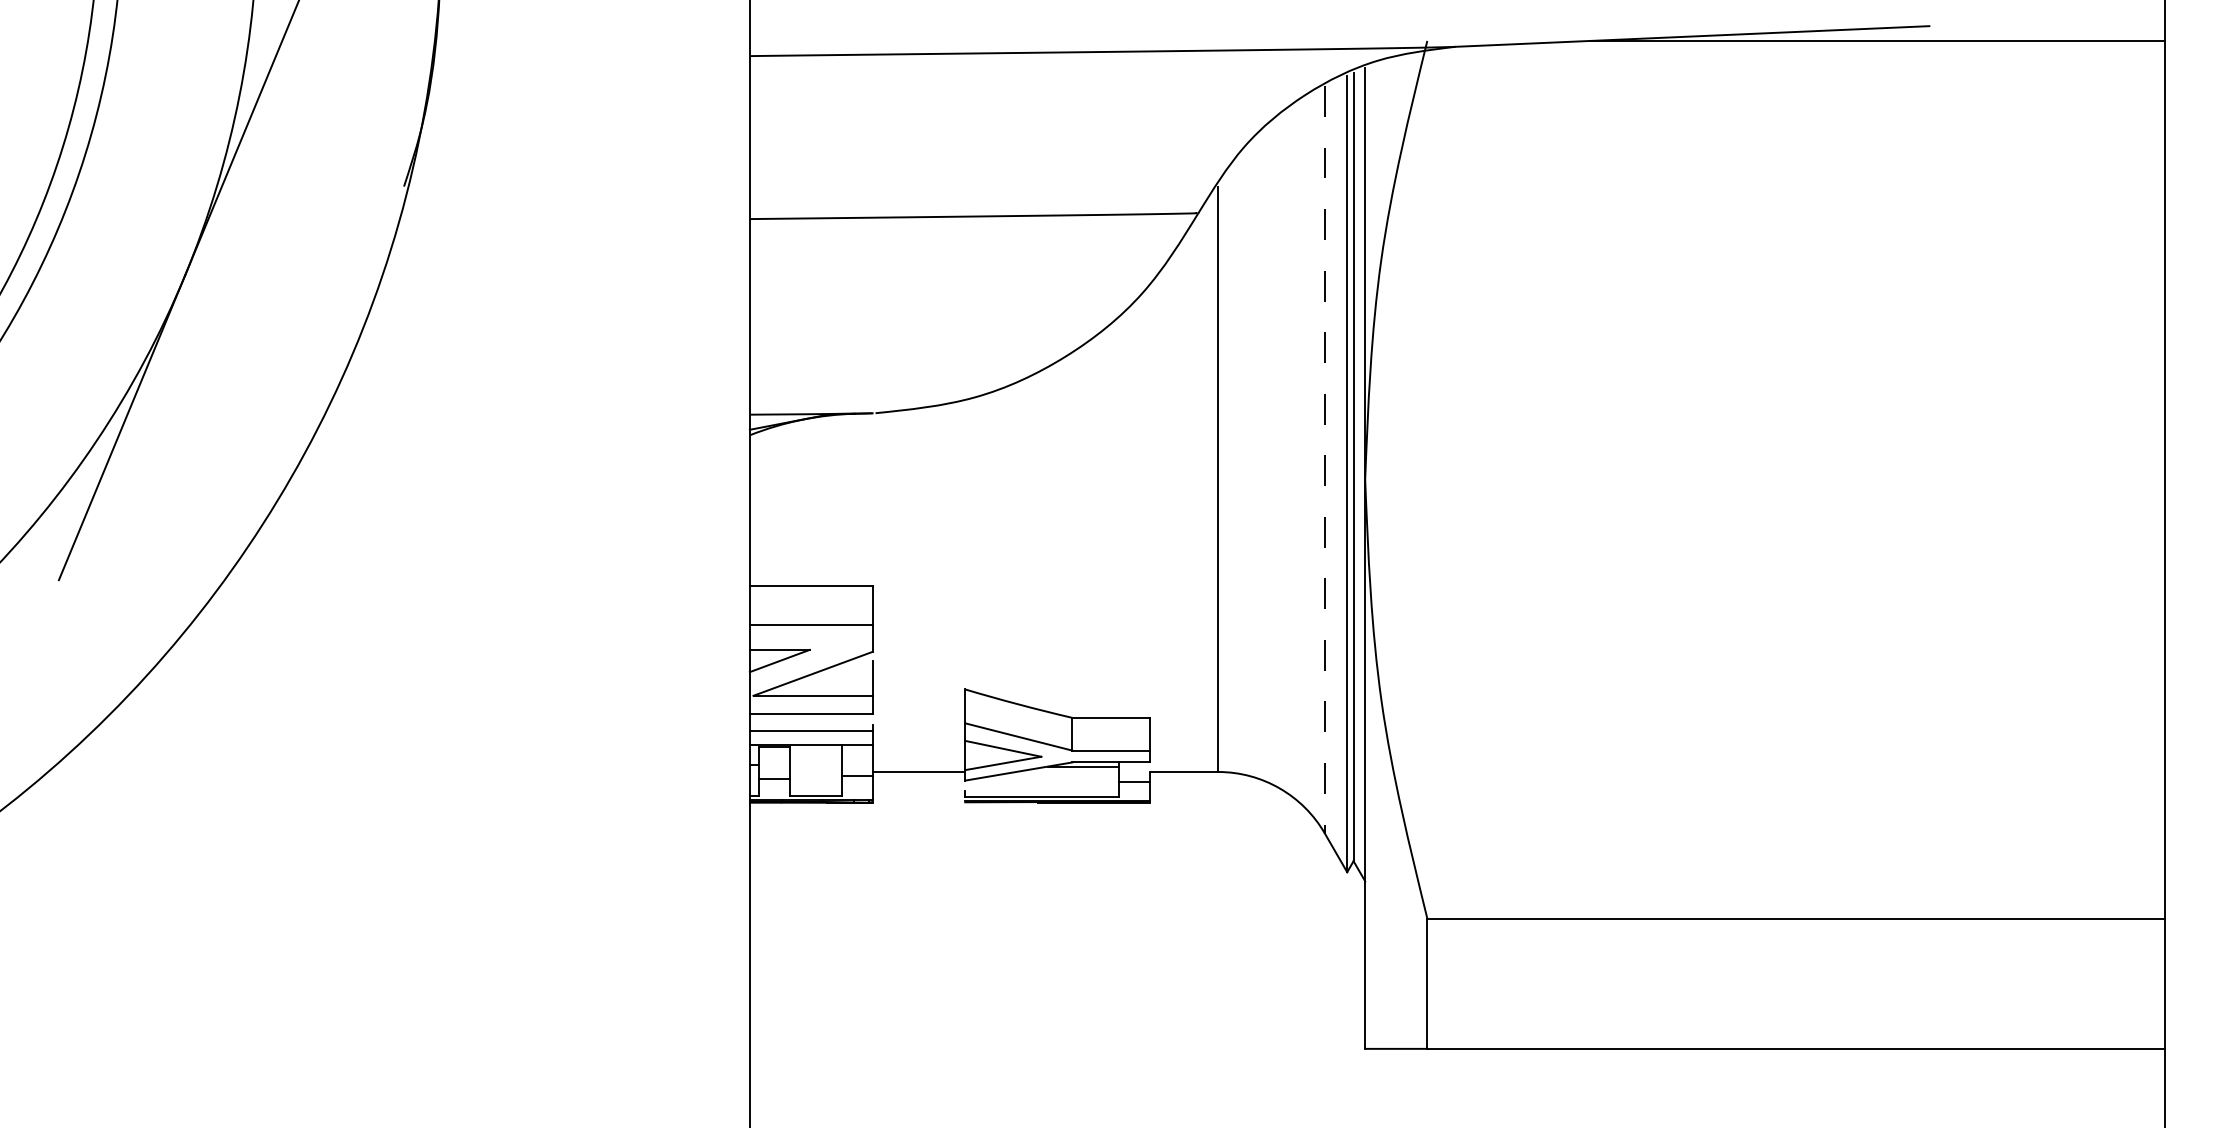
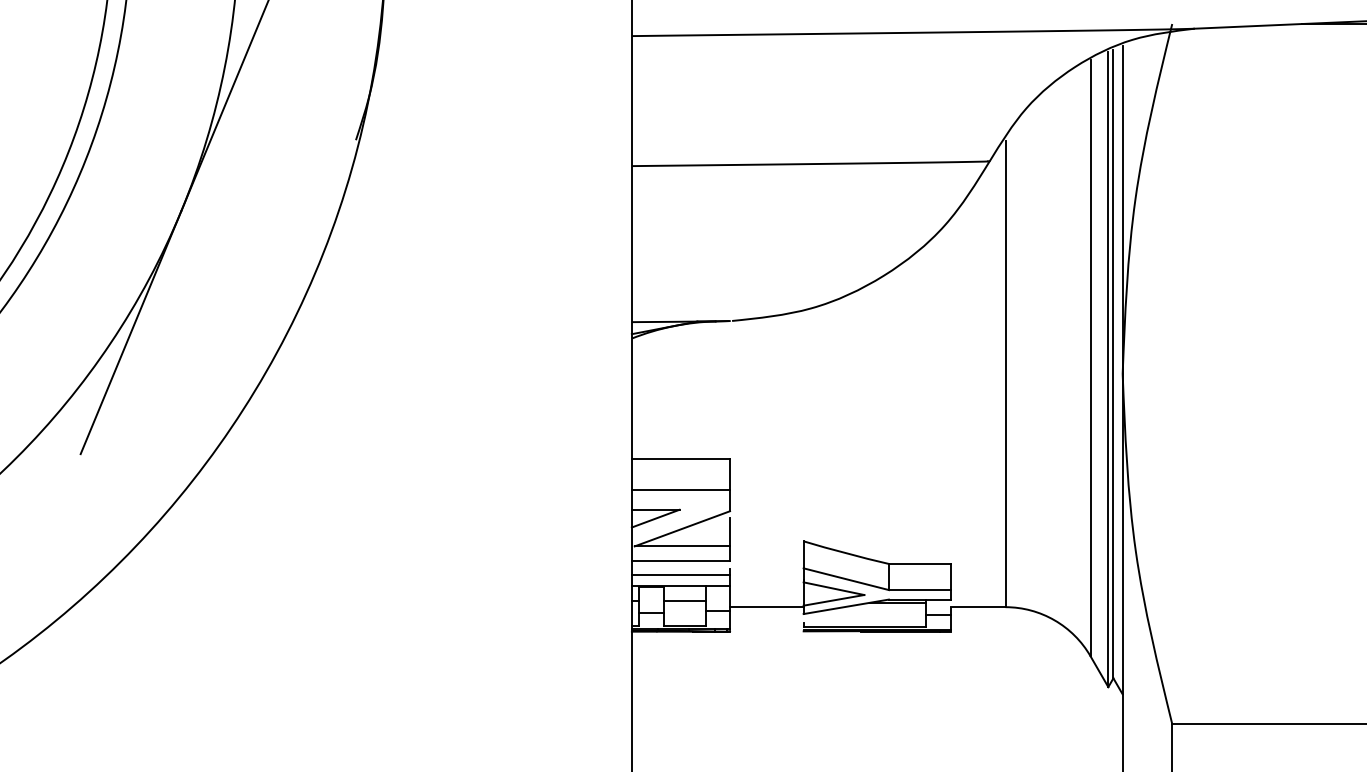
line: (1324, 459) -> (1090, 357), dashed -> solid
line: (816, 764) -> (684, 601), added

